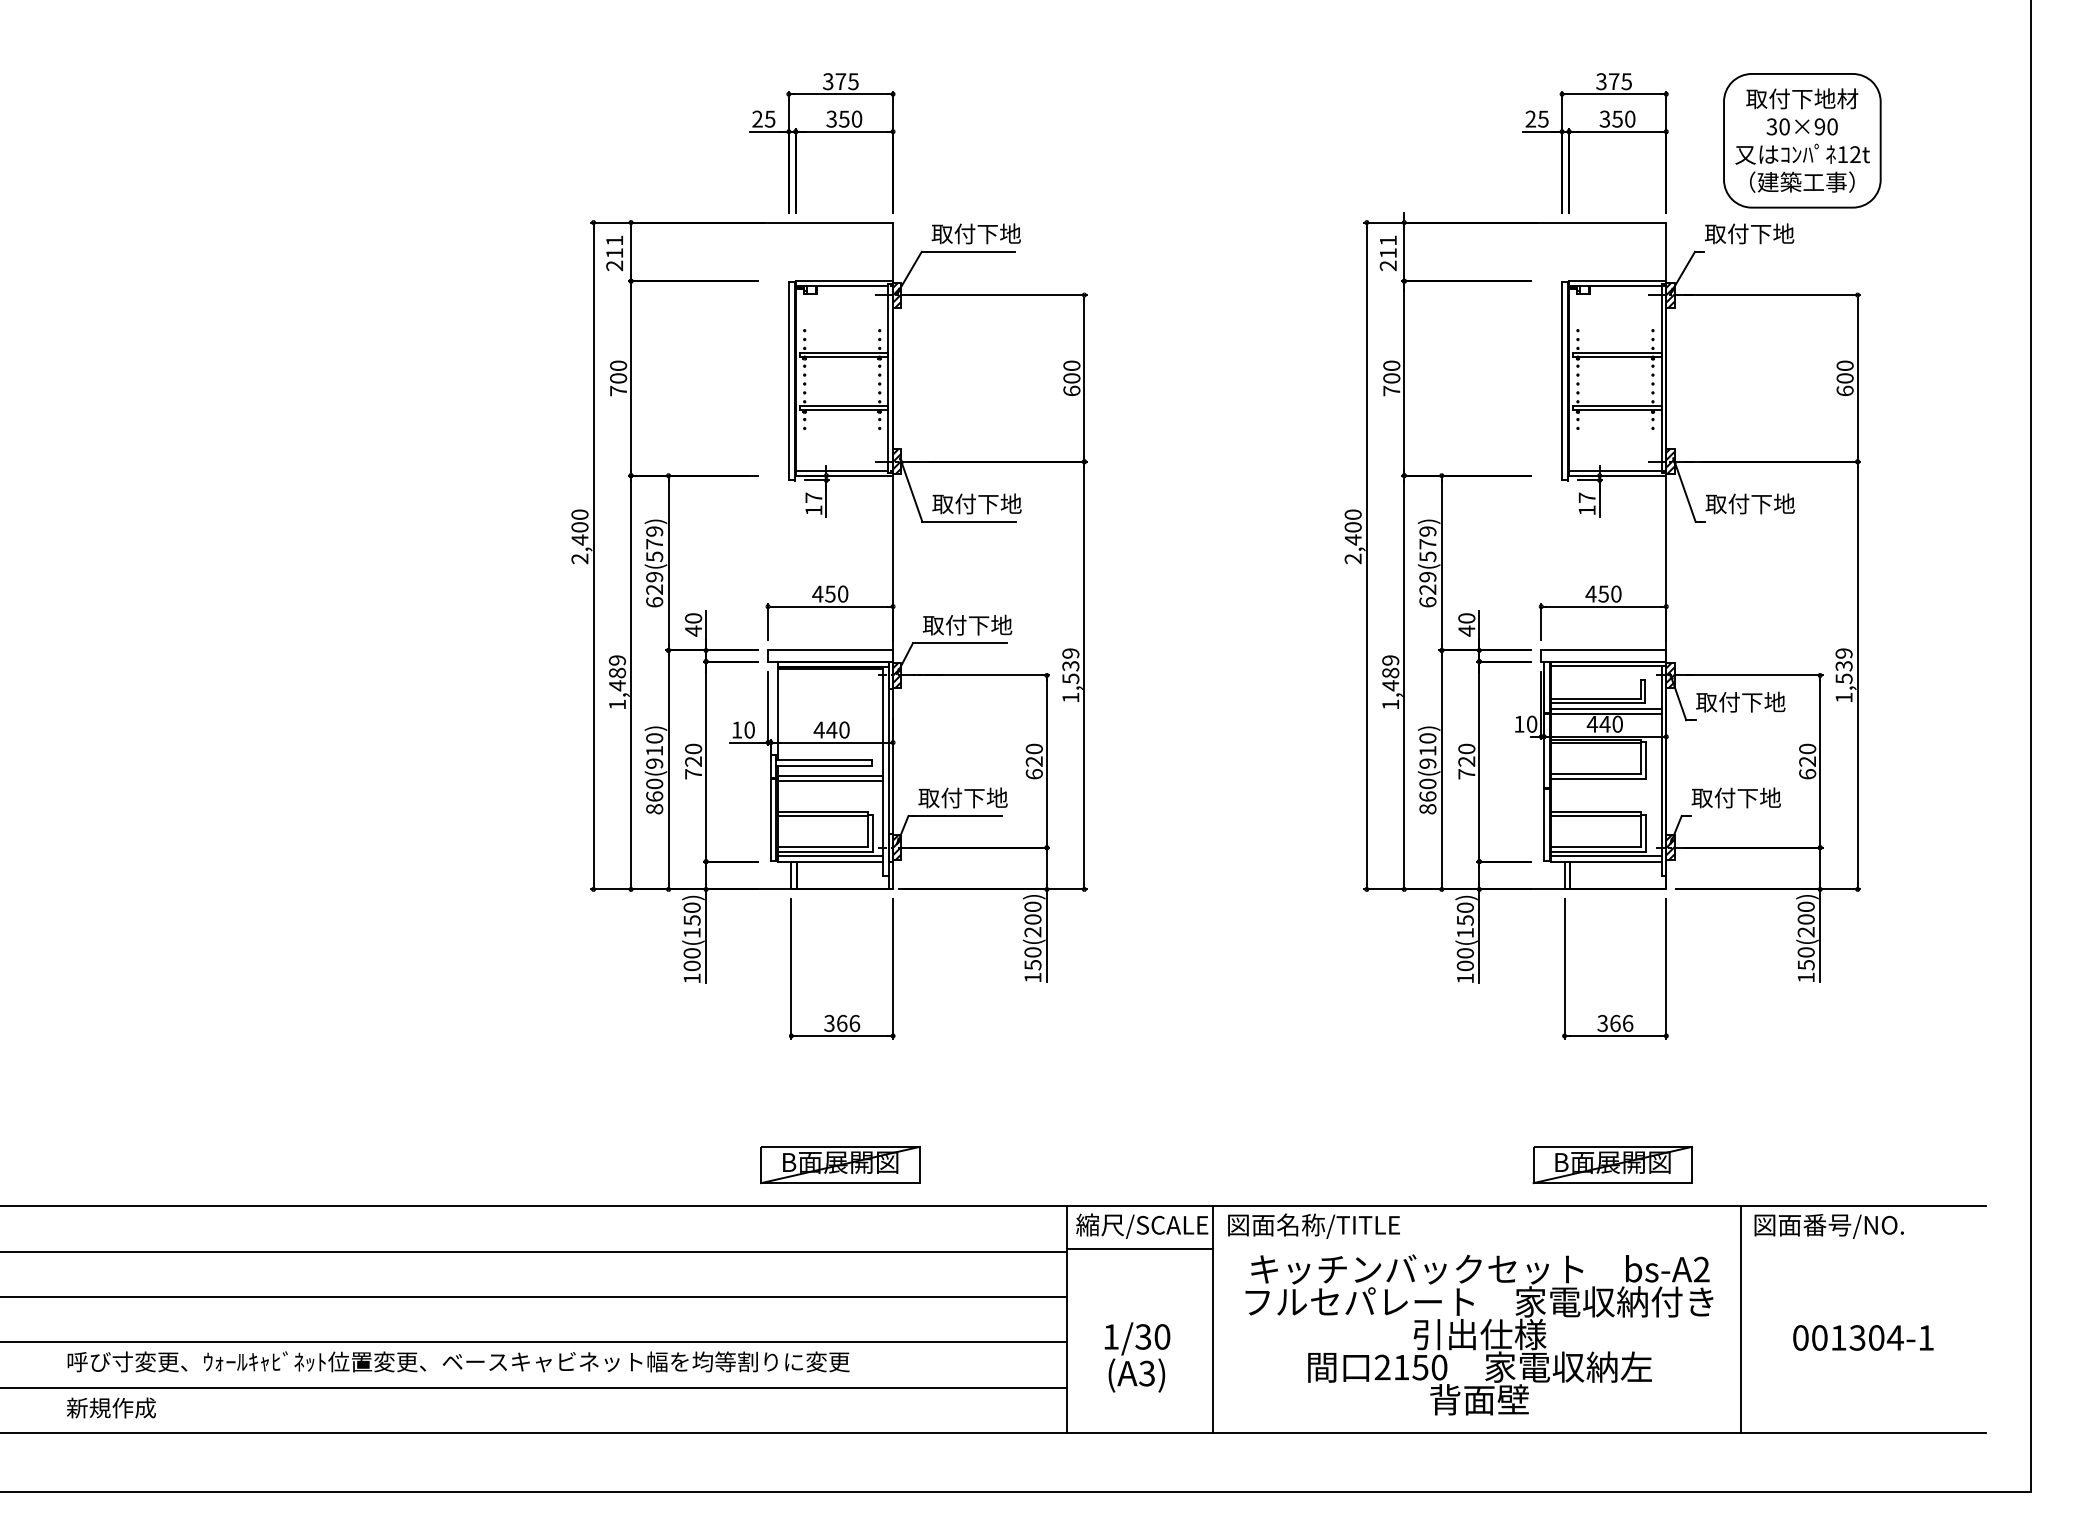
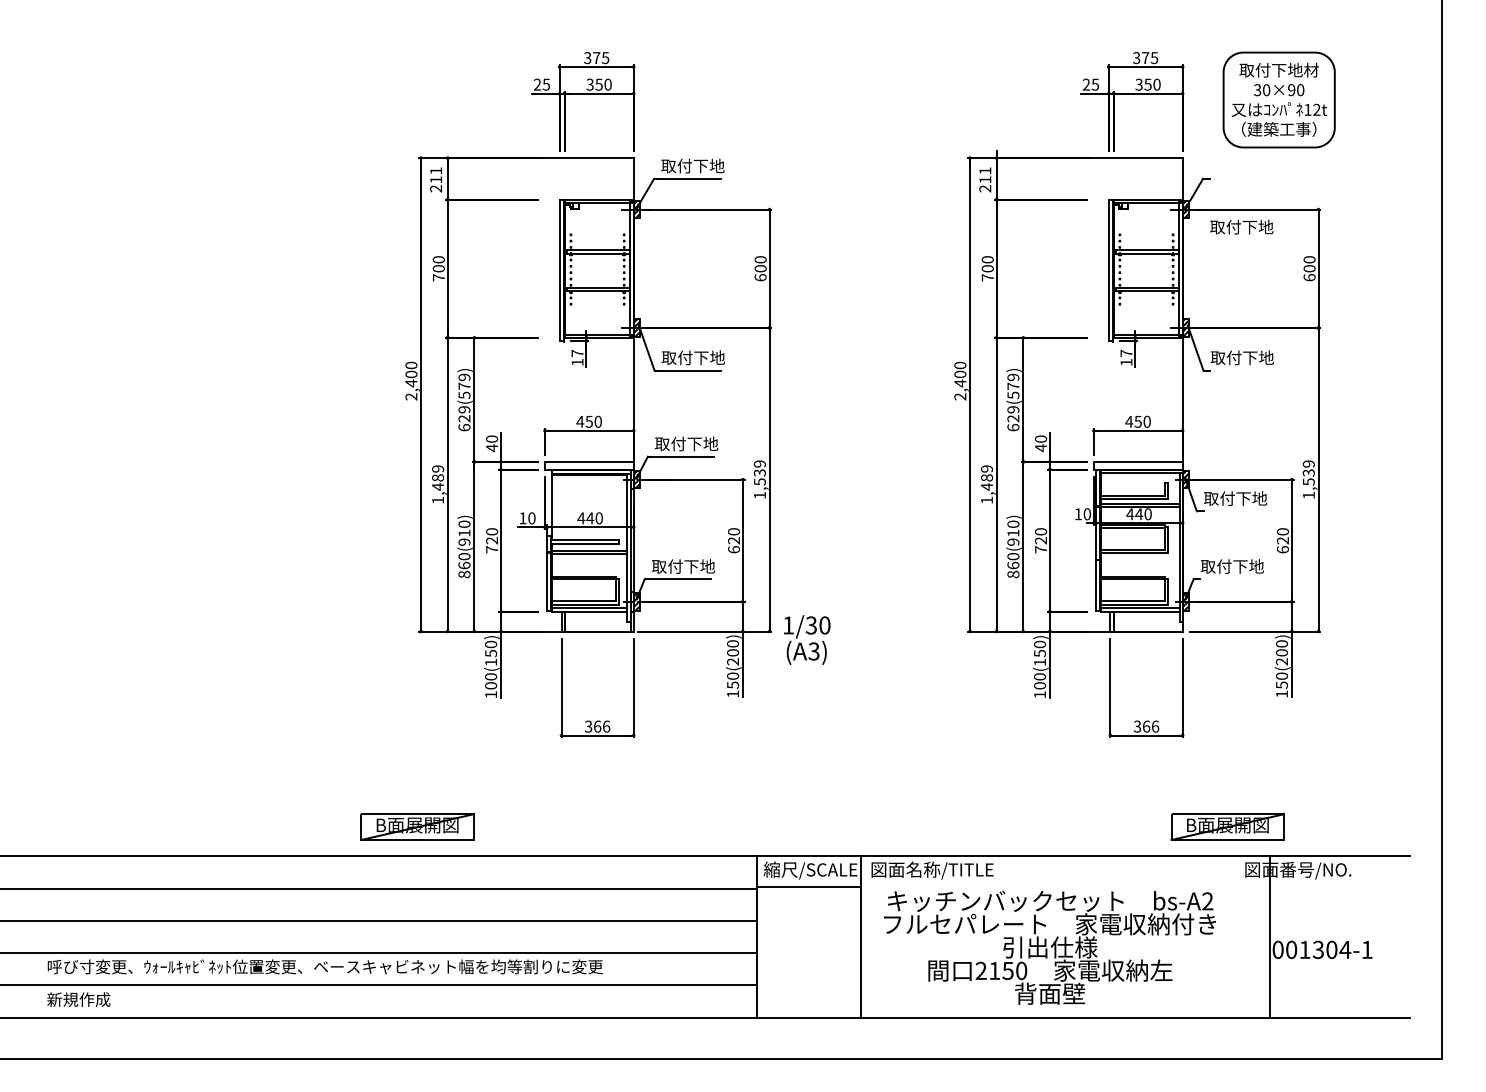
text: (1749, 233) -> (1241, 226), moved
part: (840, 1164) -> (417, 826), moved
part: (1612, 1164) -> (1227, 826), moved
line: (1741, 1319) -> (1270, 936), moved
text: (1137, 1357) -> (807, 640), moved

